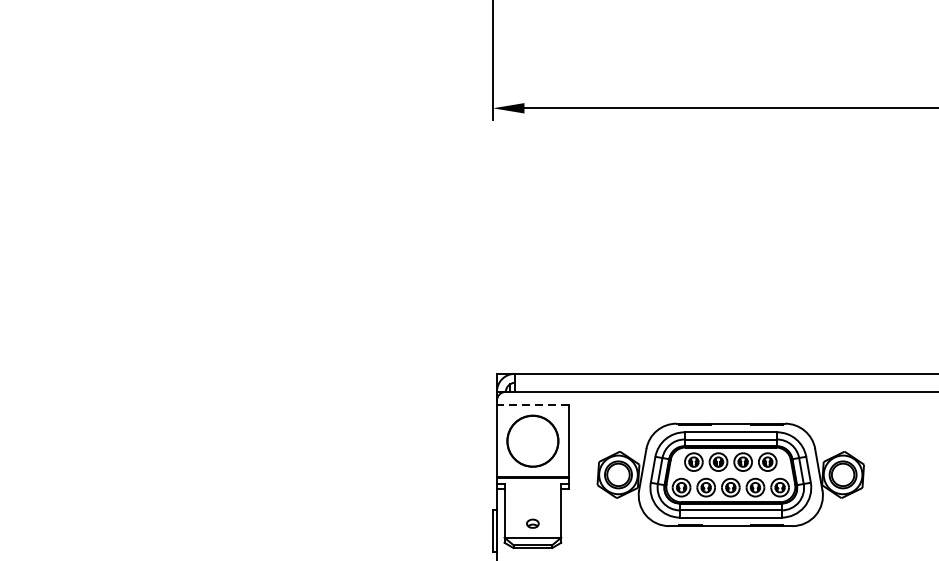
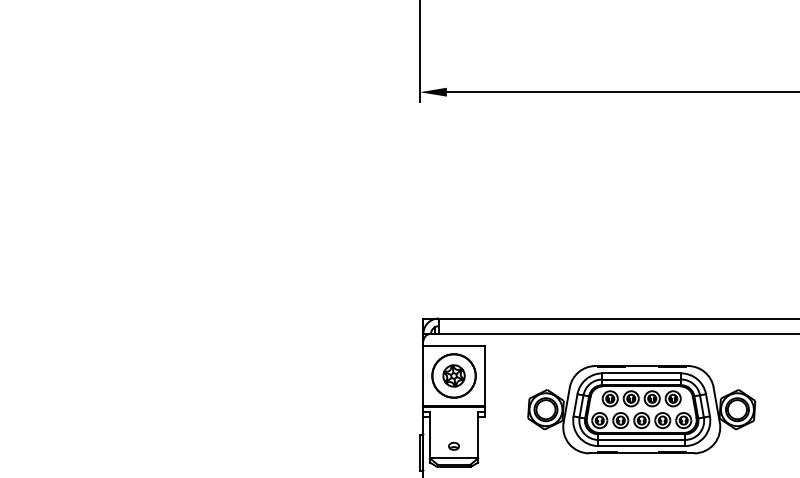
line: (533, 405) -> (454, 345), dashed -> solid
part: (532, 440) -> (453, 375), added
part: (730, 474) -> (641, 409), moved

